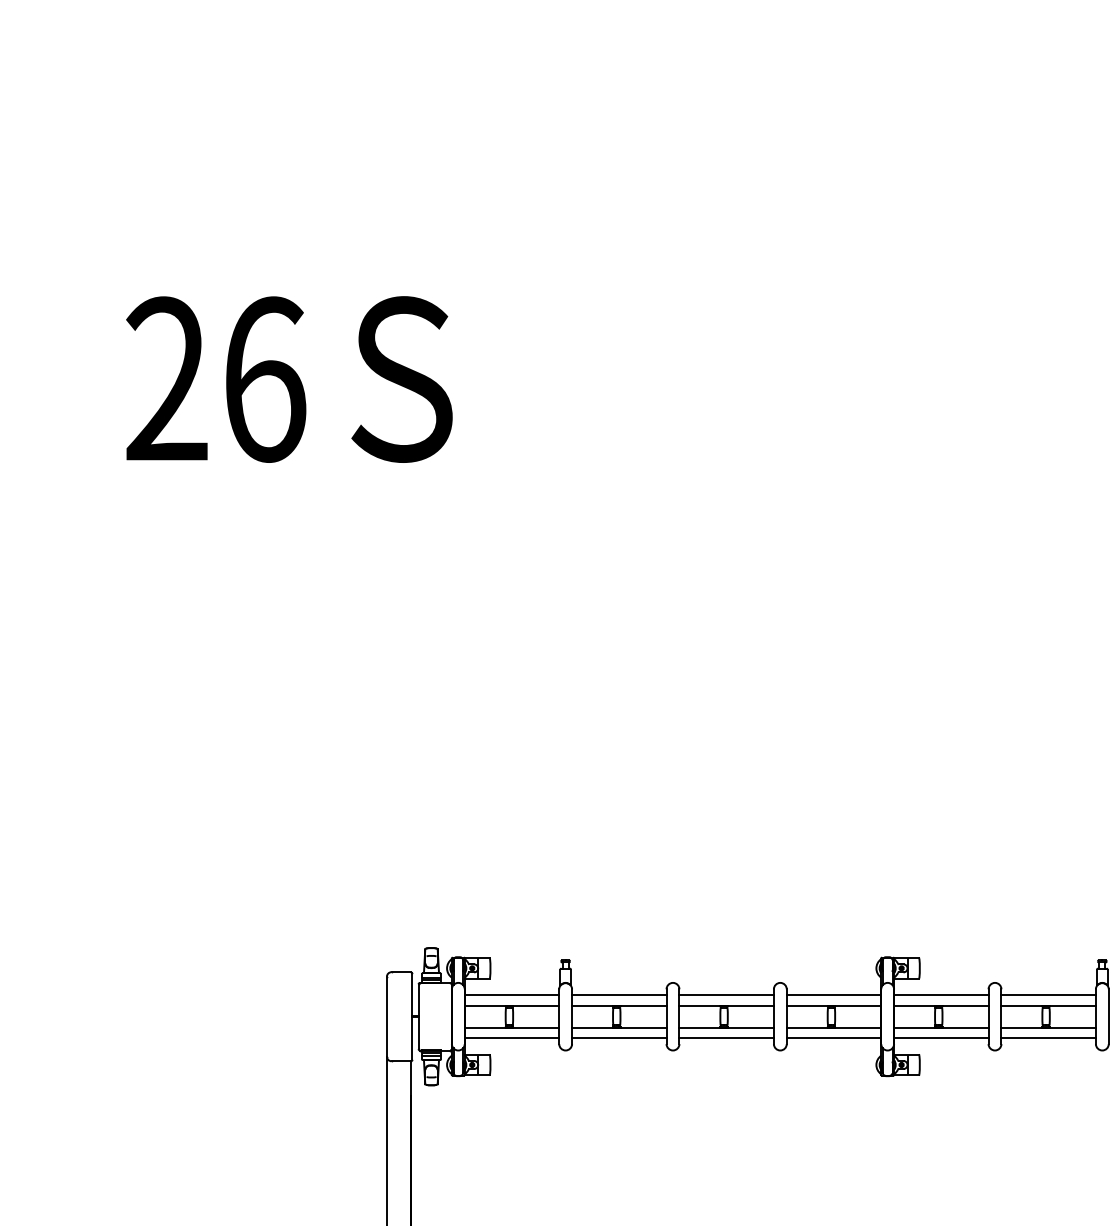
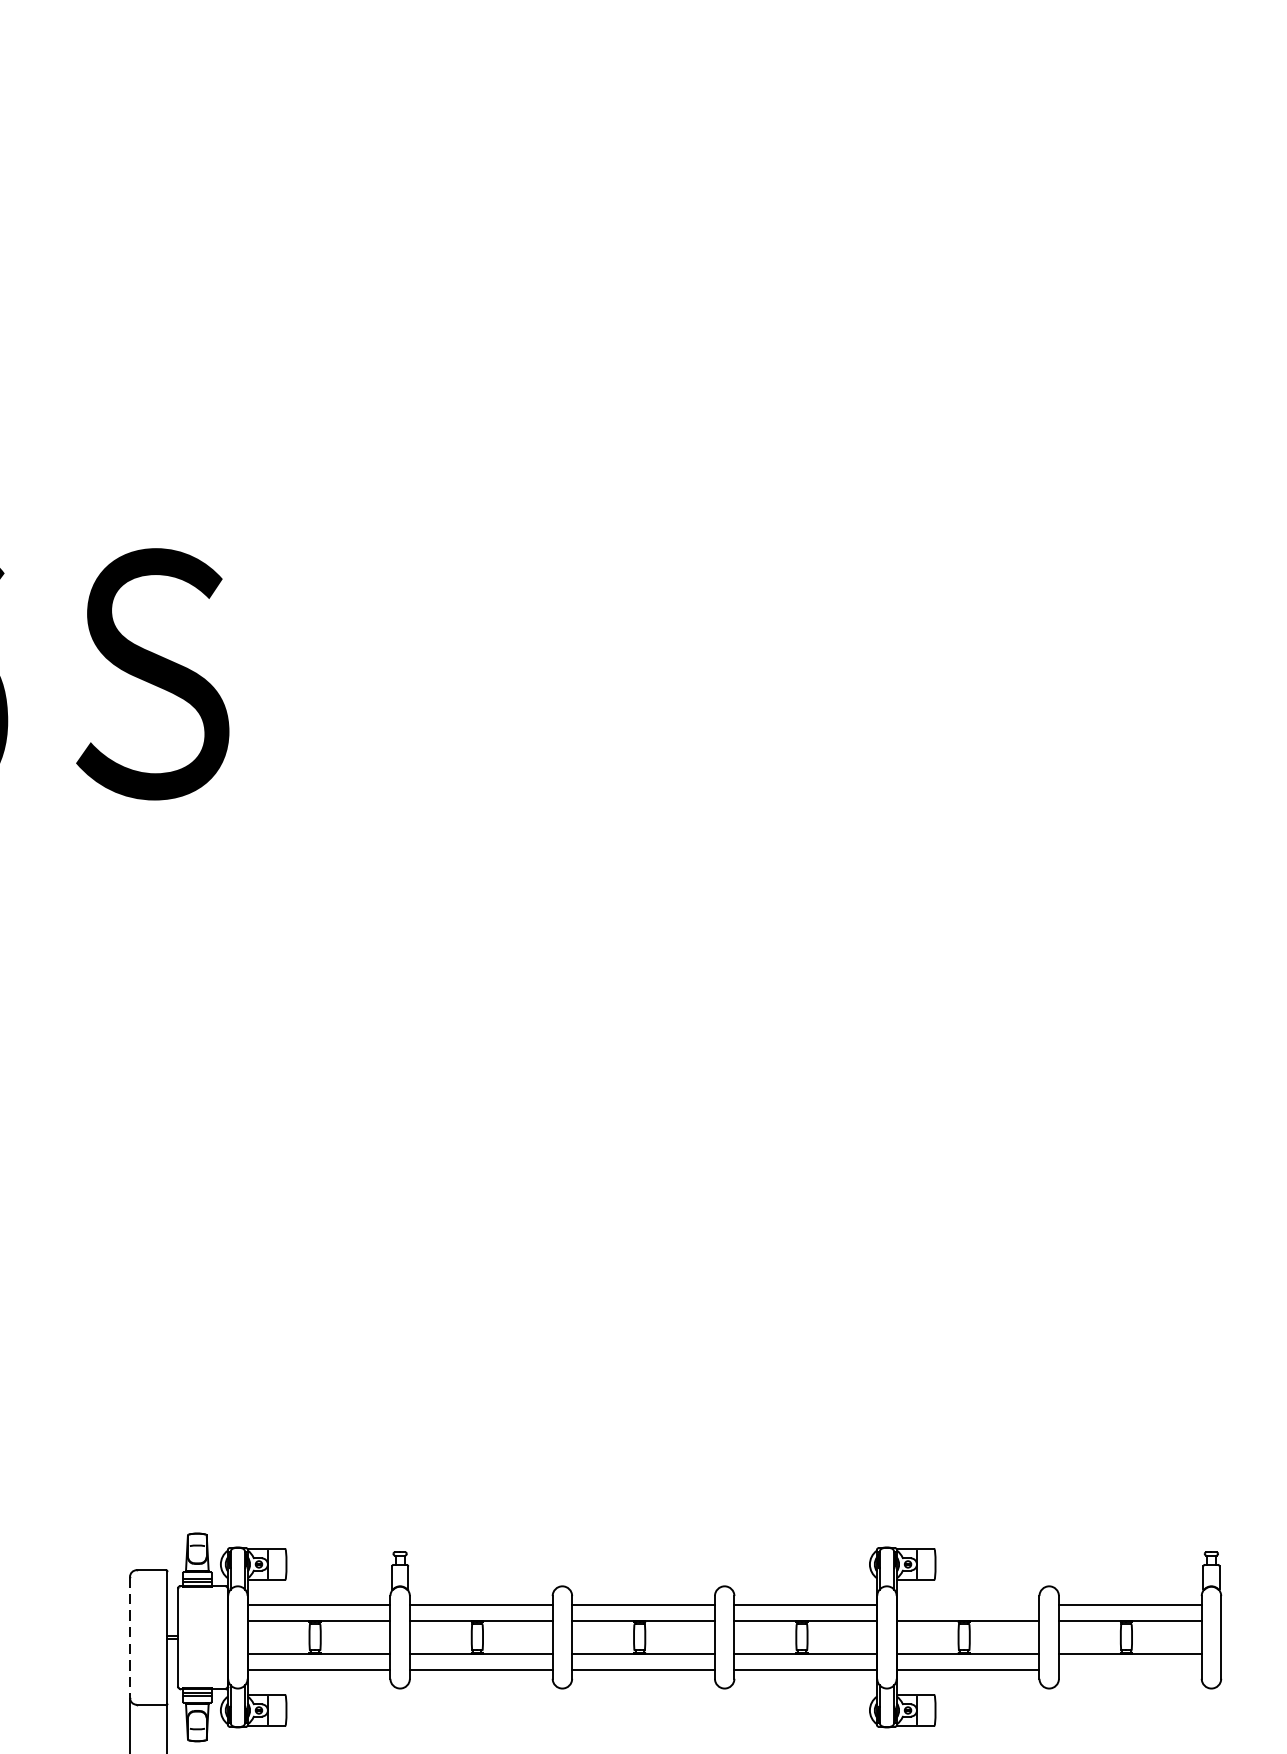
line: (941, 994) -> (968, 1603), removed
line: (386, 1017) -> (129, 1638), solid -> dashed
line: (1048, 1038) -> (1130, 1670), removed

